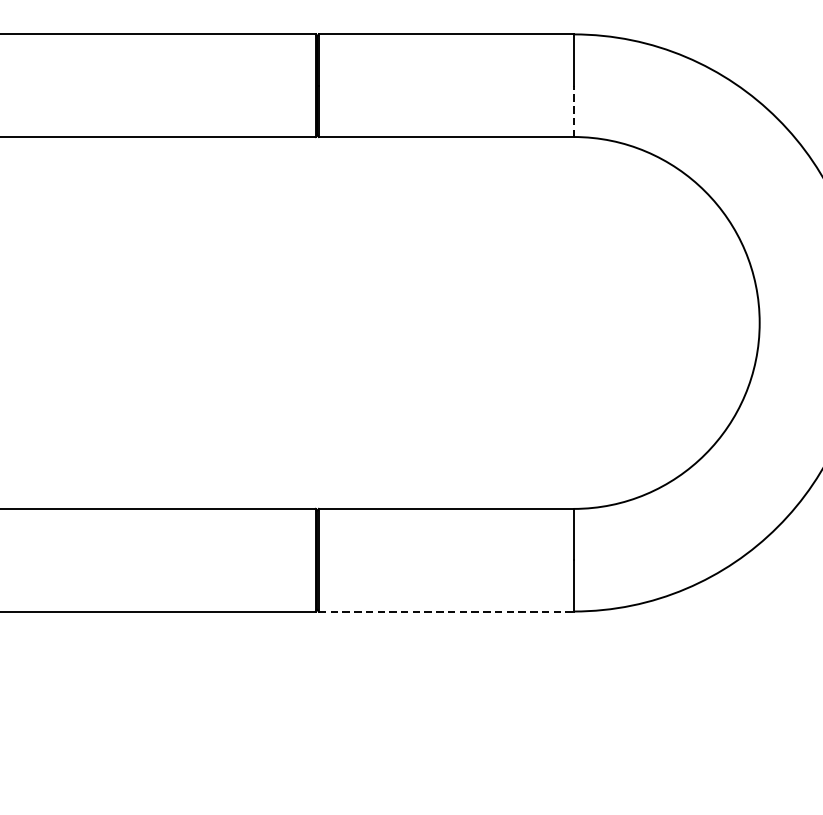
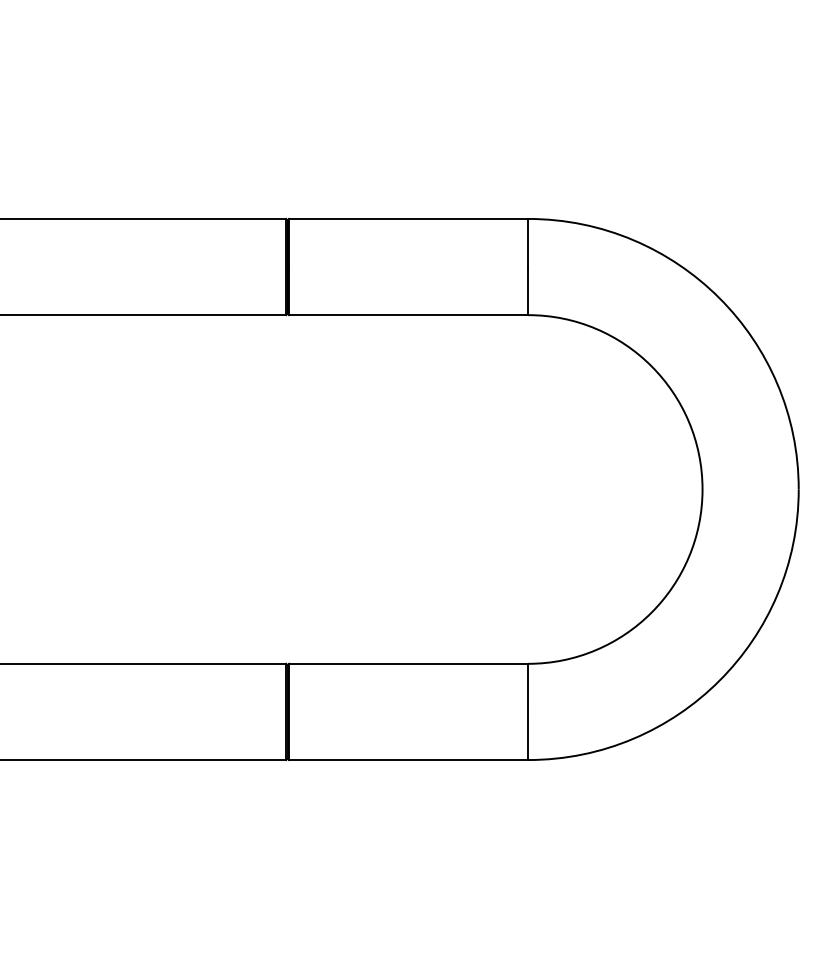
line: (574, 110) -> (528, 290), dashed -> solid
line: (447, 612) -> (409, 760), dashed -> solid

